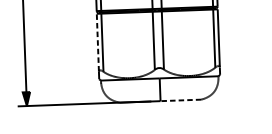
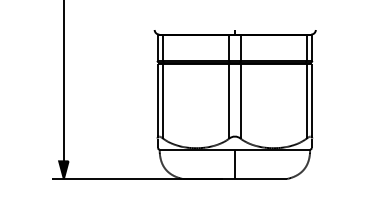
line: (97, 42) -> (157, 101), dashed -> solid
line: (180, 100) -> (260, 178), dashed -> solid

